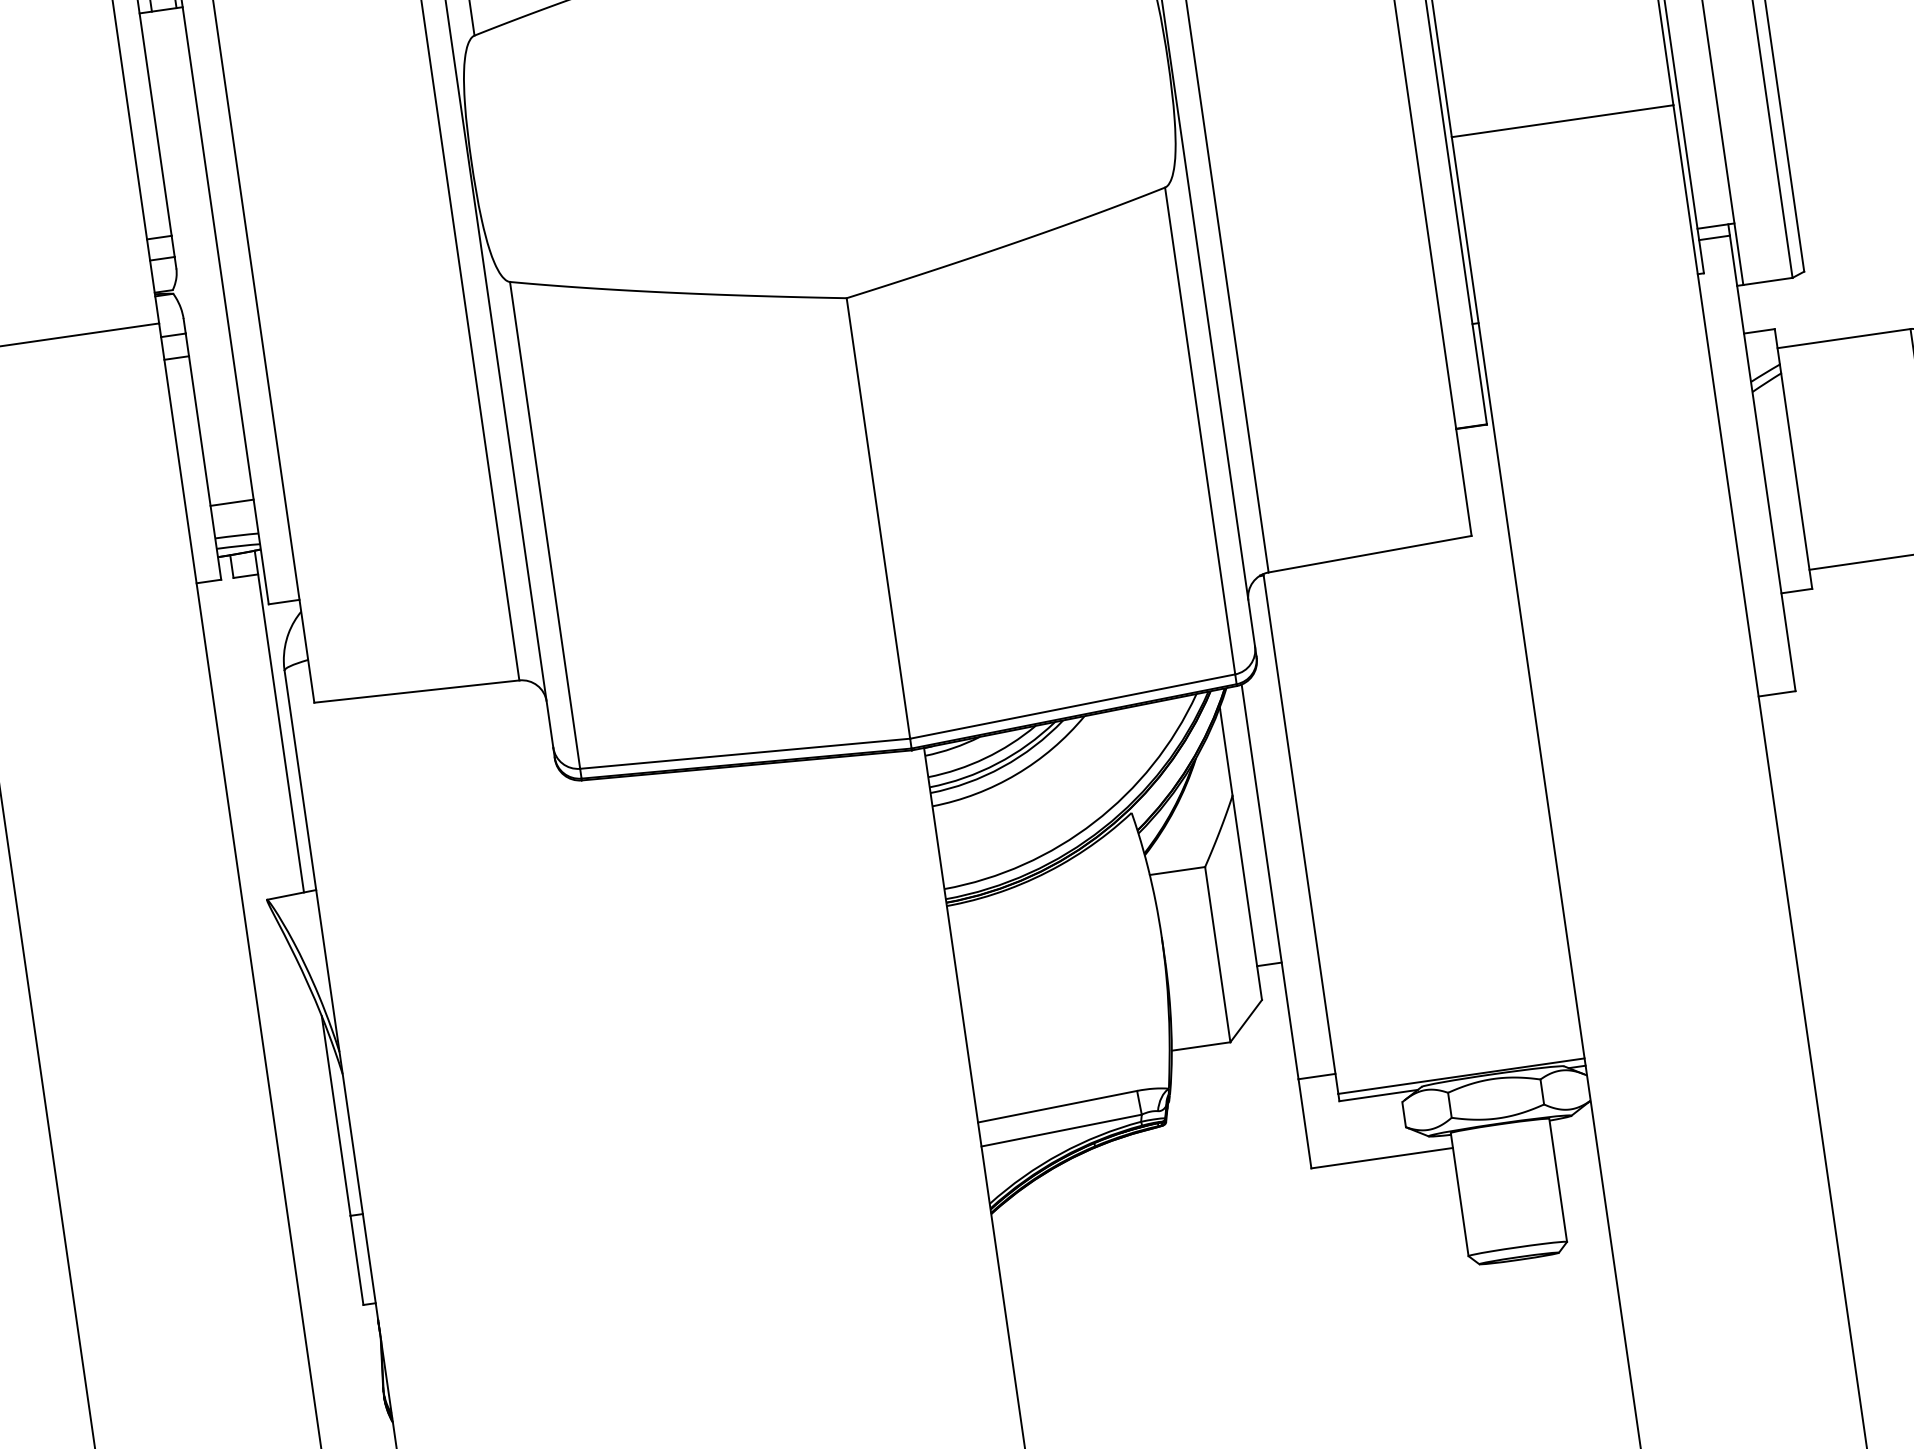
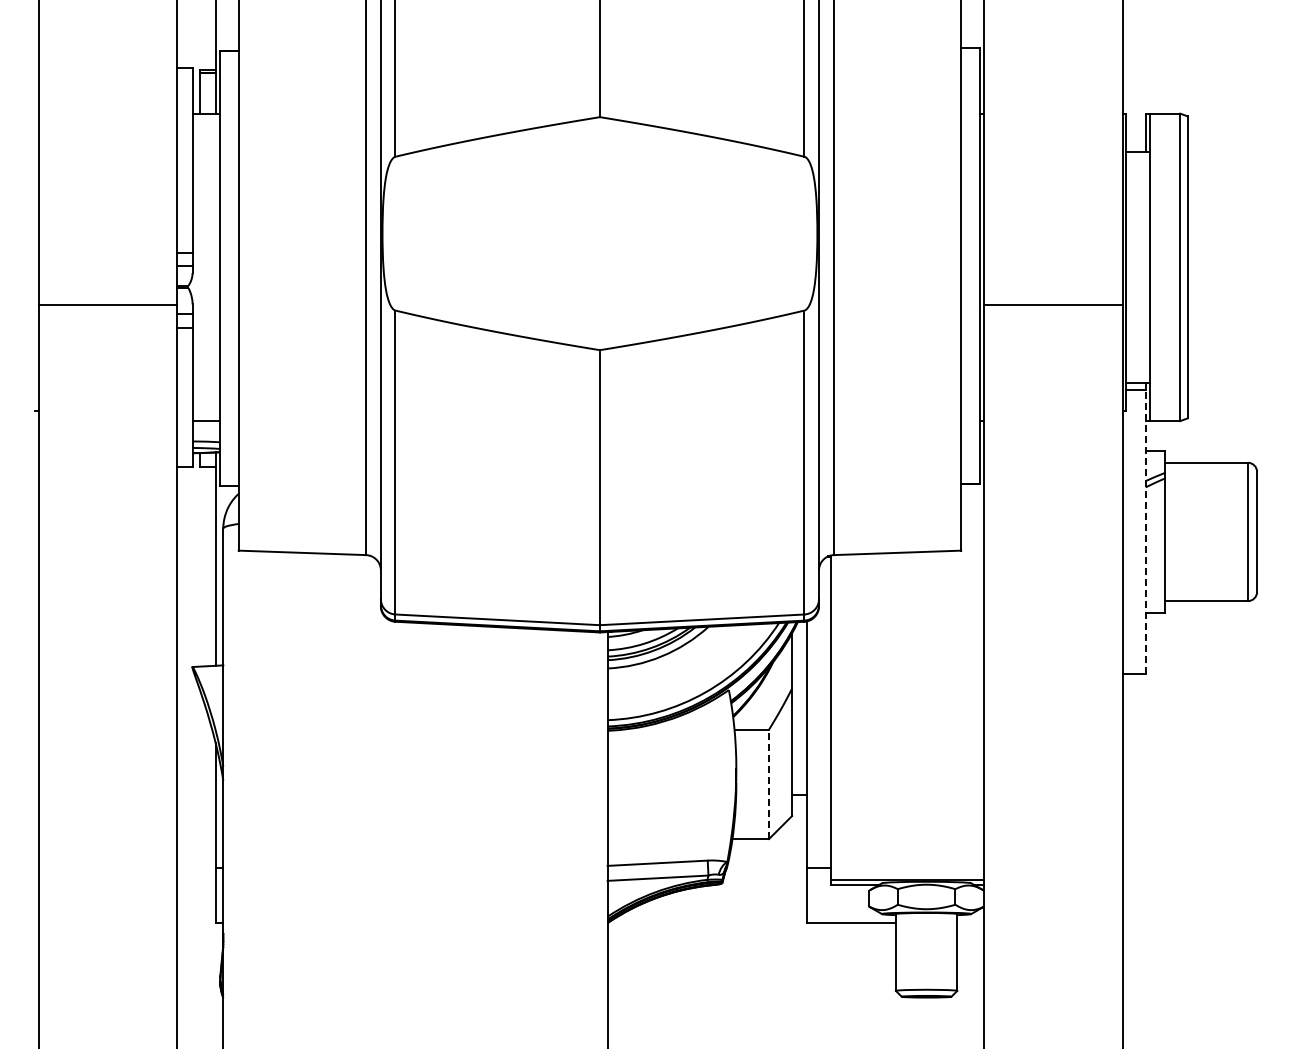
line: (1762, 462) -> (1145, 531), solid -> dashed
line: (1218, 954) -> (769, 784), solid -> dashed

